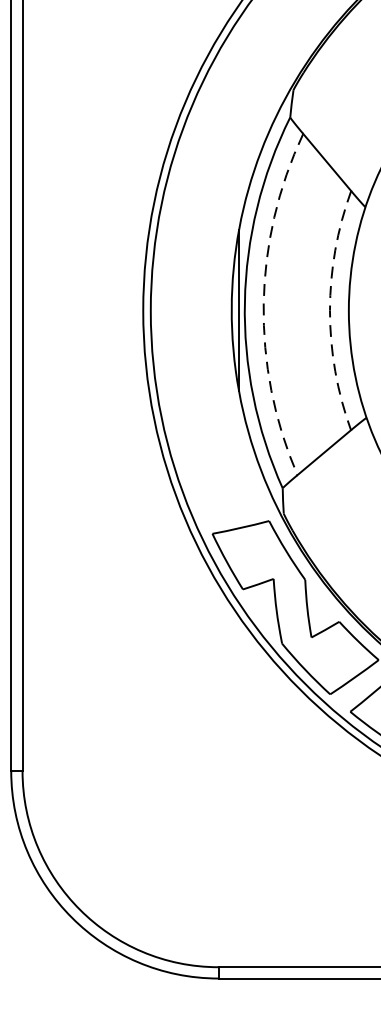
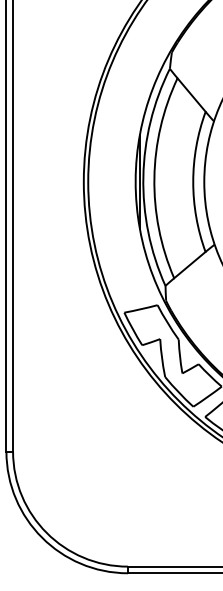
arc: (263, 303) -> (154, 177), dashed -> solid
arc: (330, 309) -> (193, 181), dashed -> solid

